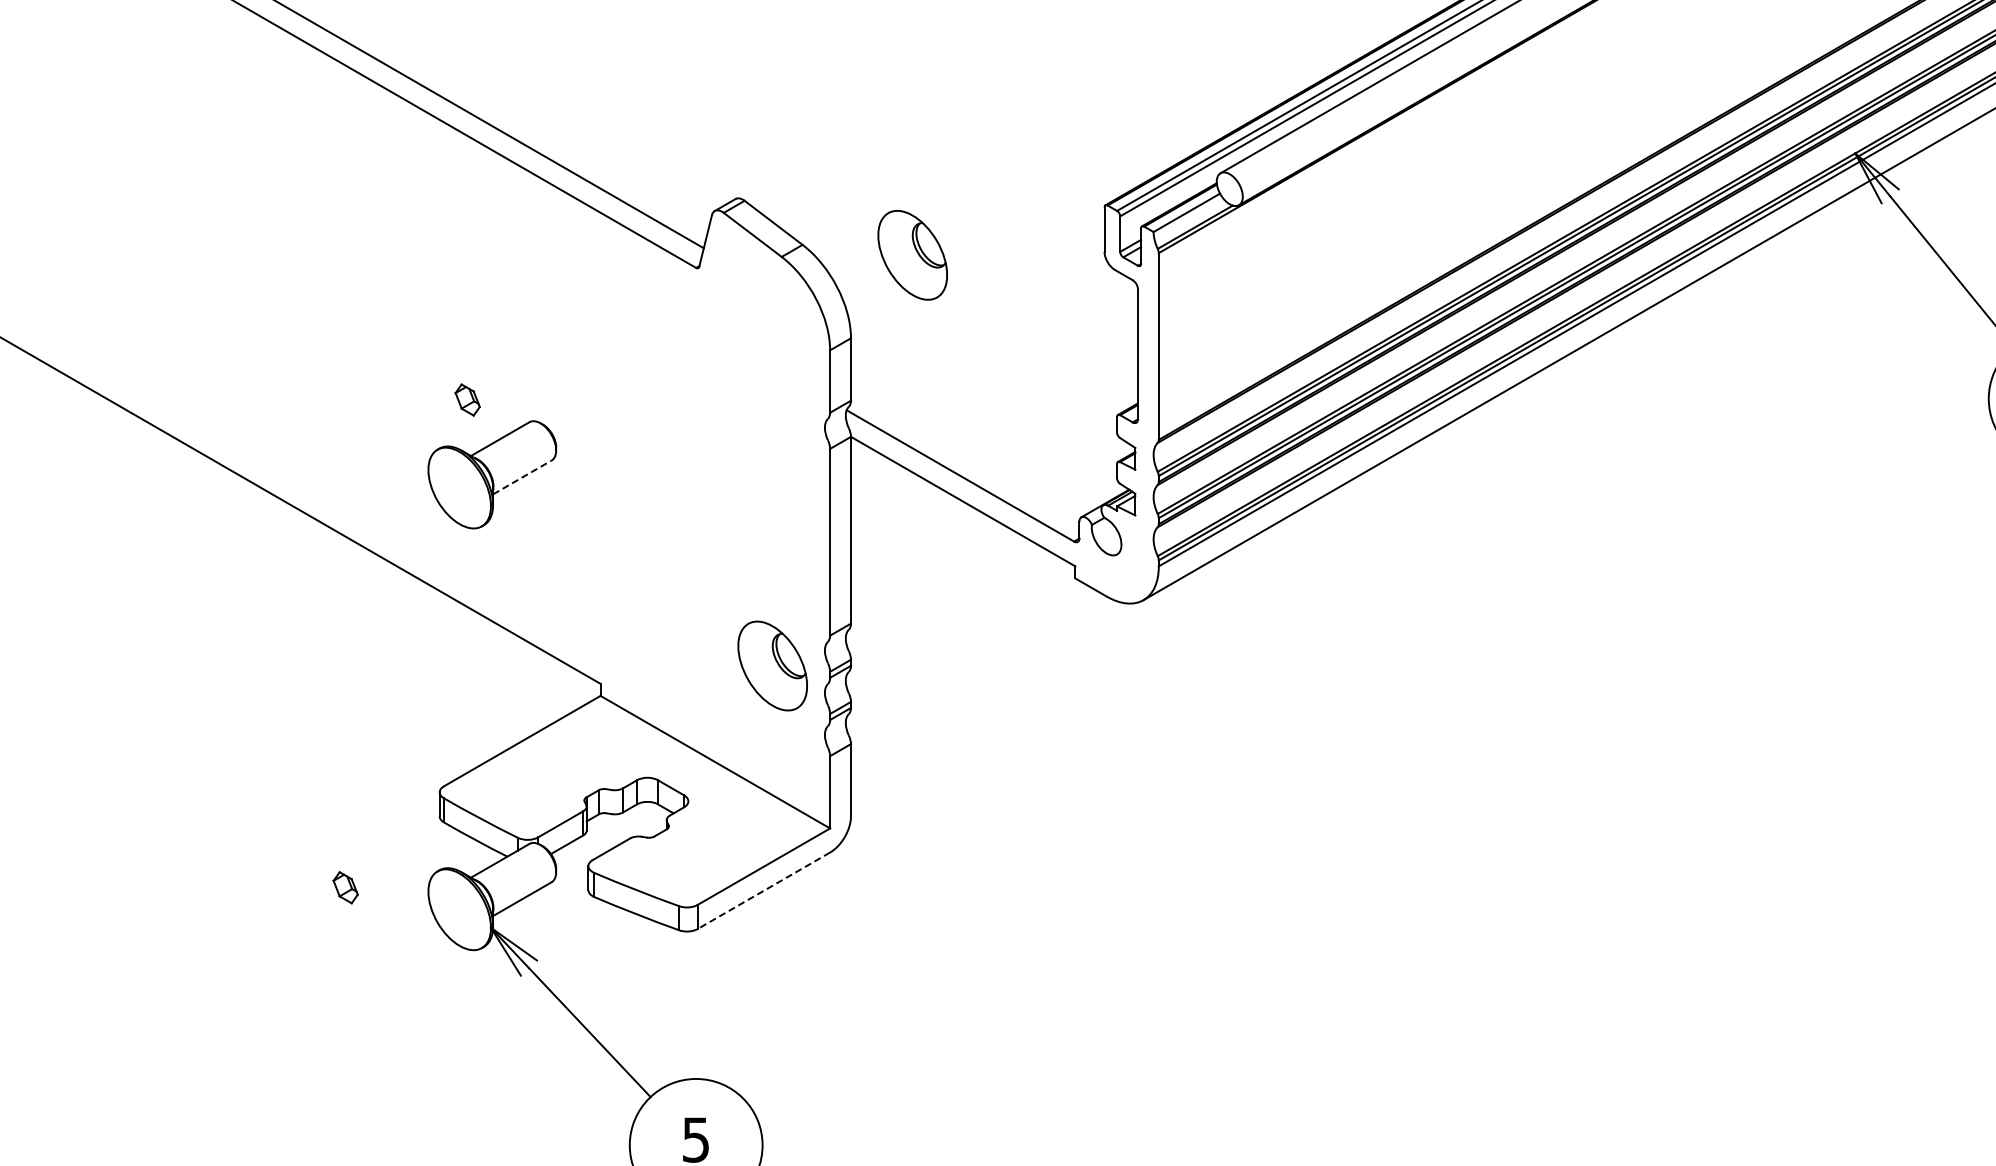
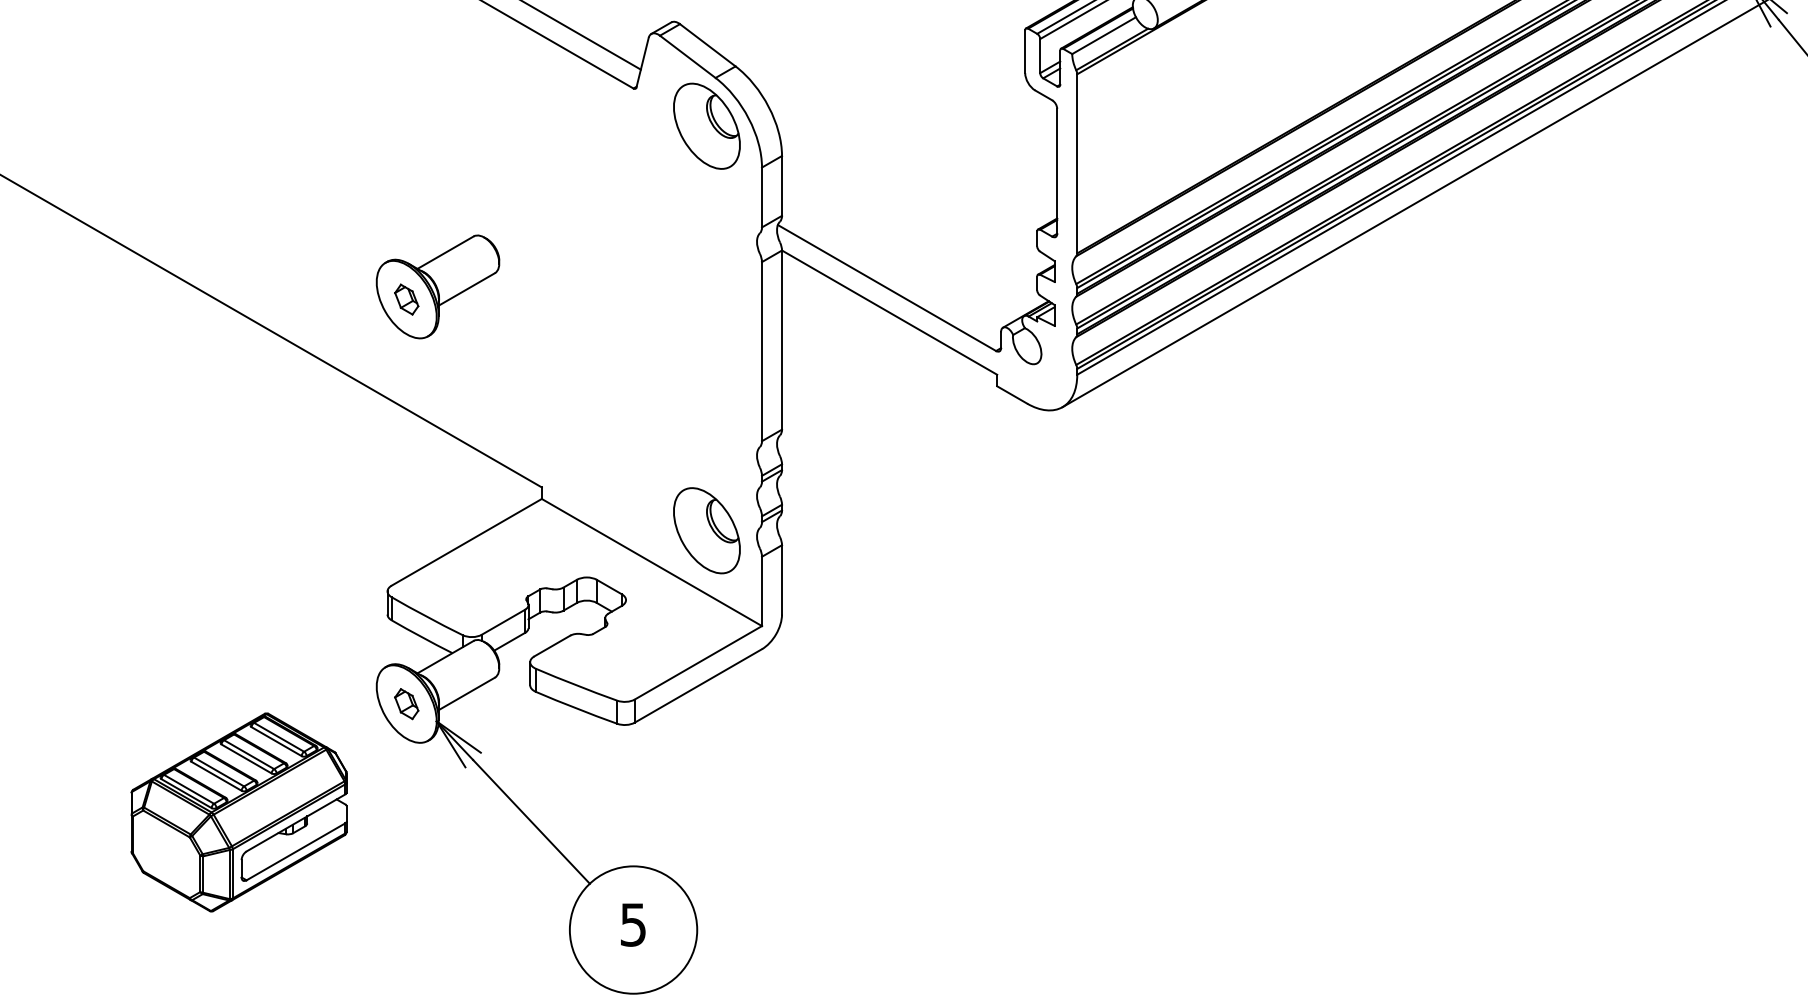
part: (912, 255) -> (706, 126), moved
part: (467, 399) -> (406, 299), moved
line: (522, 477) -> (466, 289), dashed -> solid
part: (772, 665) -> (706, 530), moved
part: (345, 887) -> (406, 703), moved
line: (763, 890) -> (698, 685), dashed -> solid
part: (284, 1022) -> (238, 812), added

